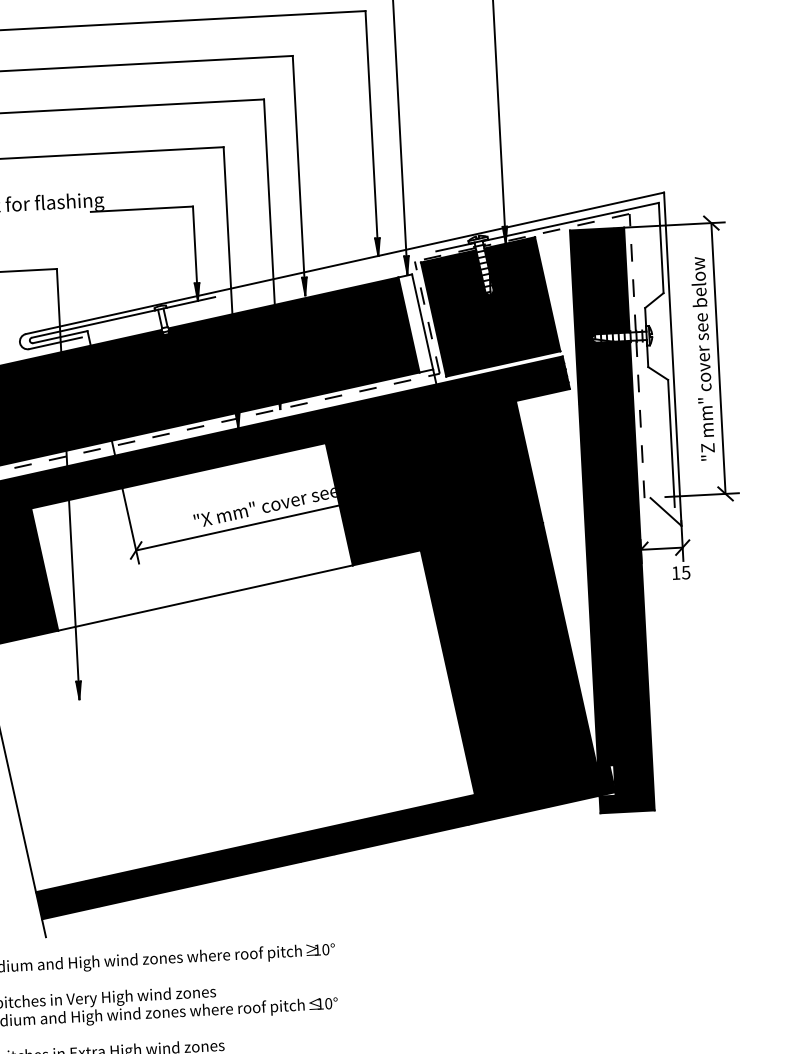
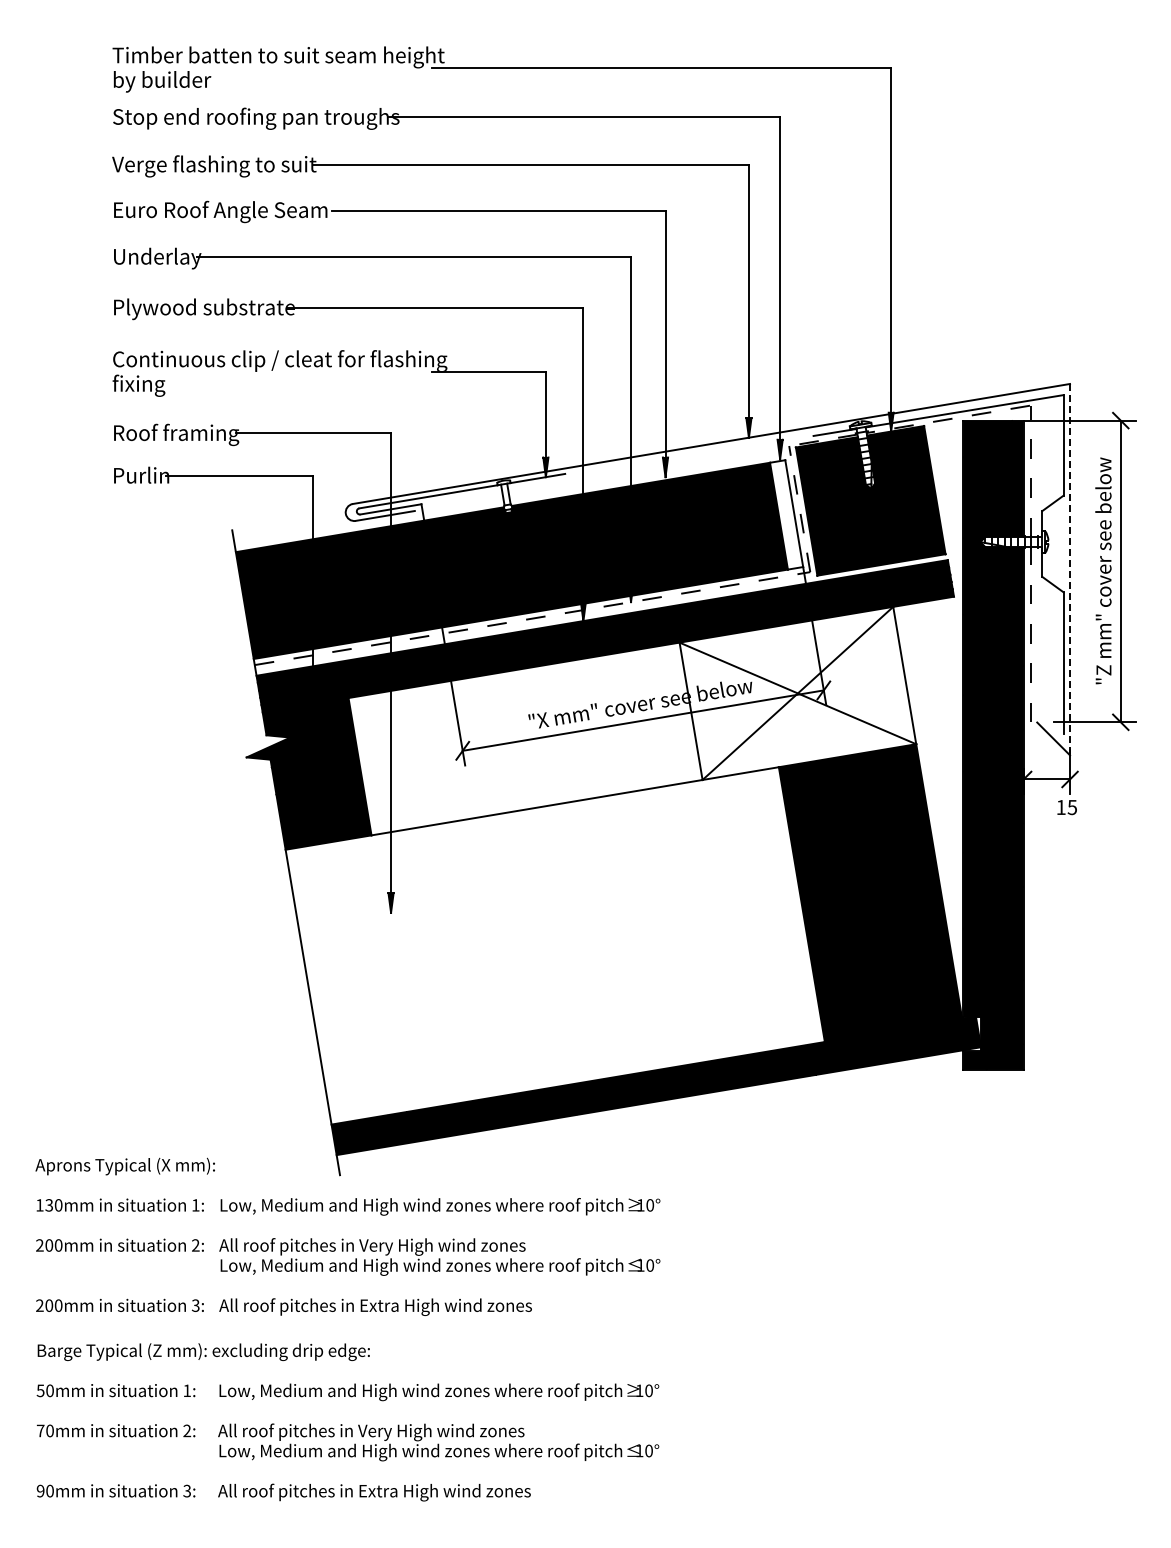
line: (673, 359) -> (1070, 569), solid -> dashed
fill: (433, 482) -> (797, 692), removed

